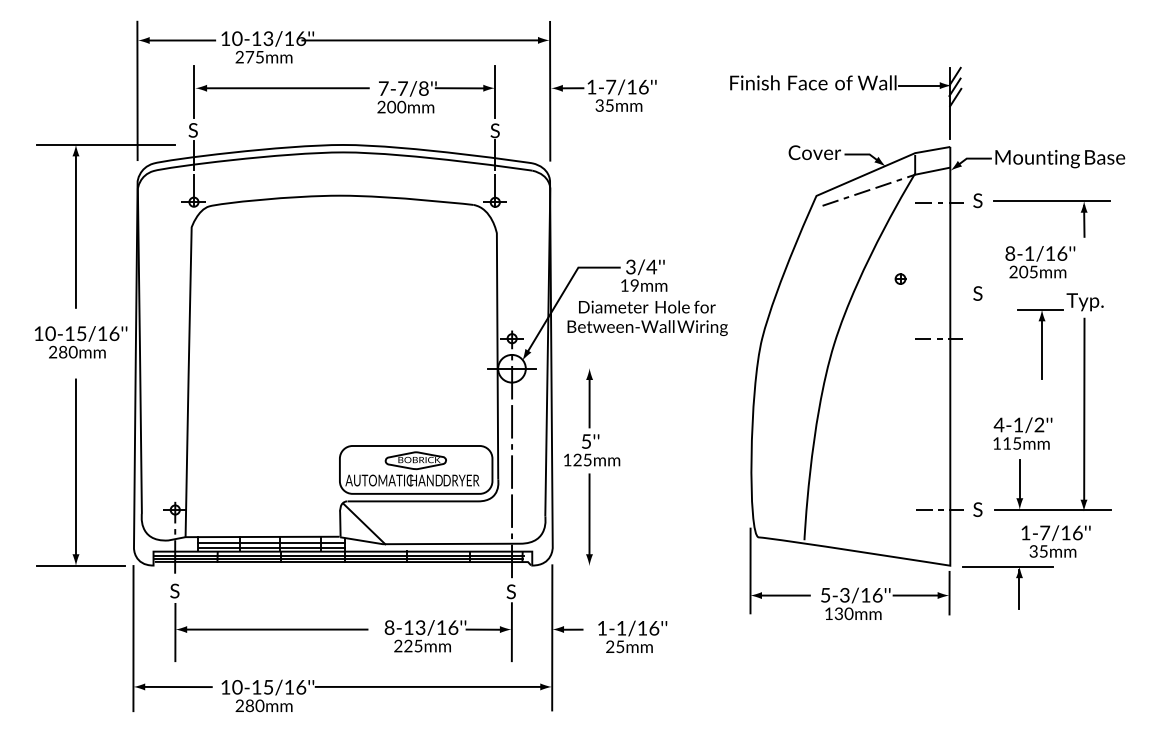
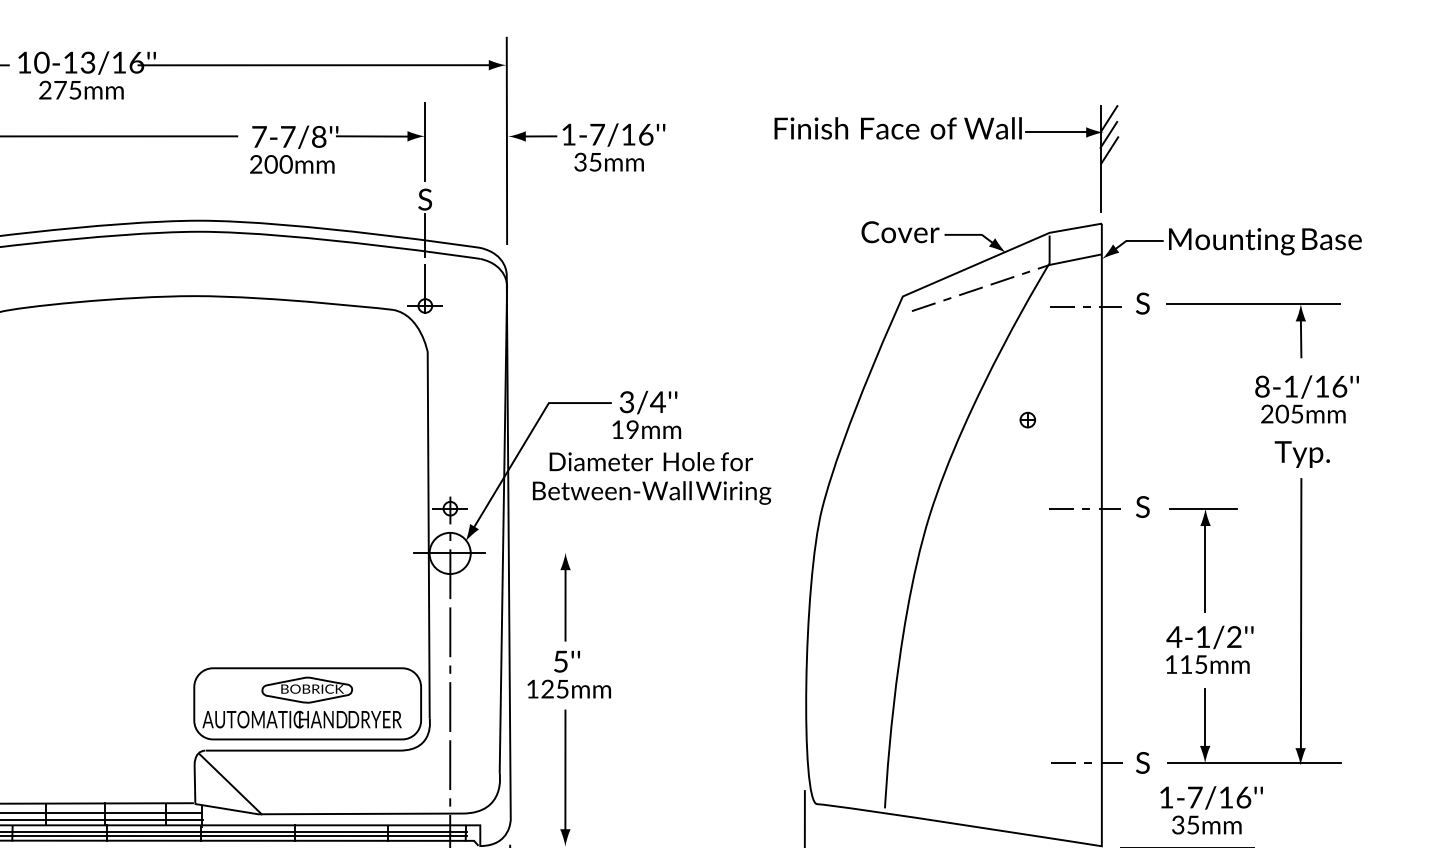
text: (1040, 262) -> (1307, 399), moved
text: (977, 293) -> (1142, 506), moved
part: (1040, 344) -> (1203, 560), moved
text: (1055, 541) -> (1210, 810), moved

